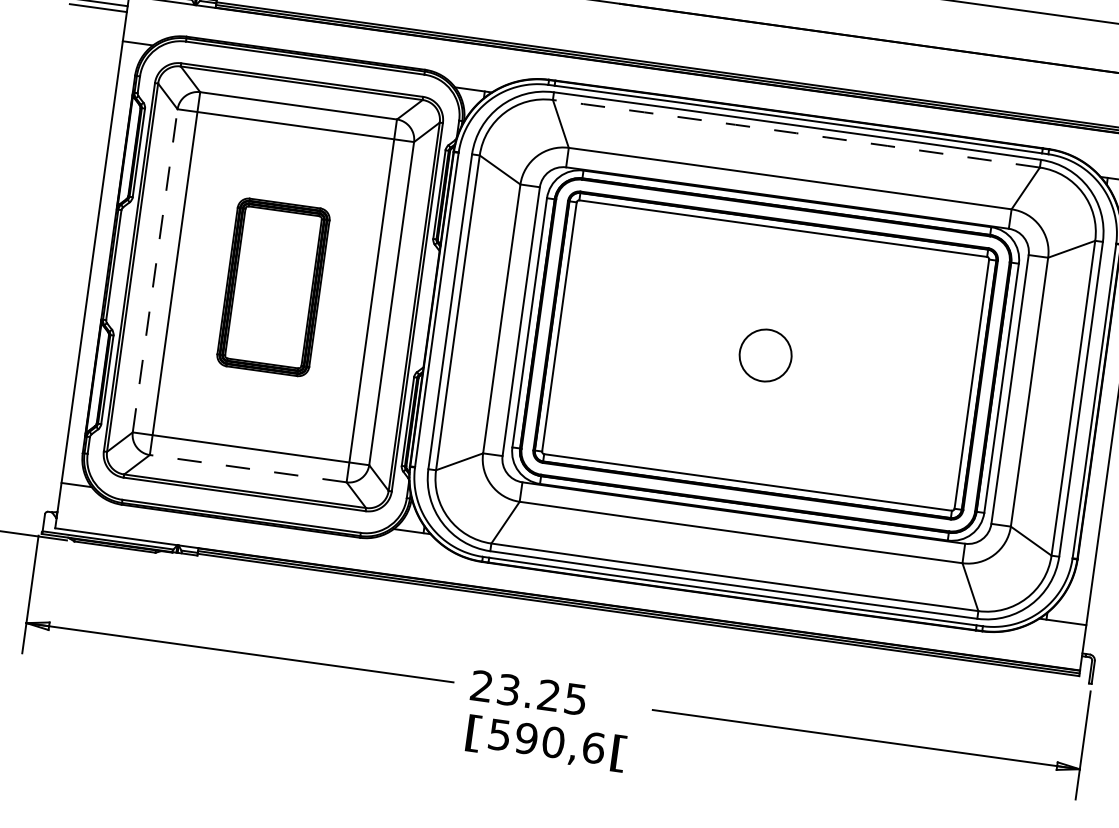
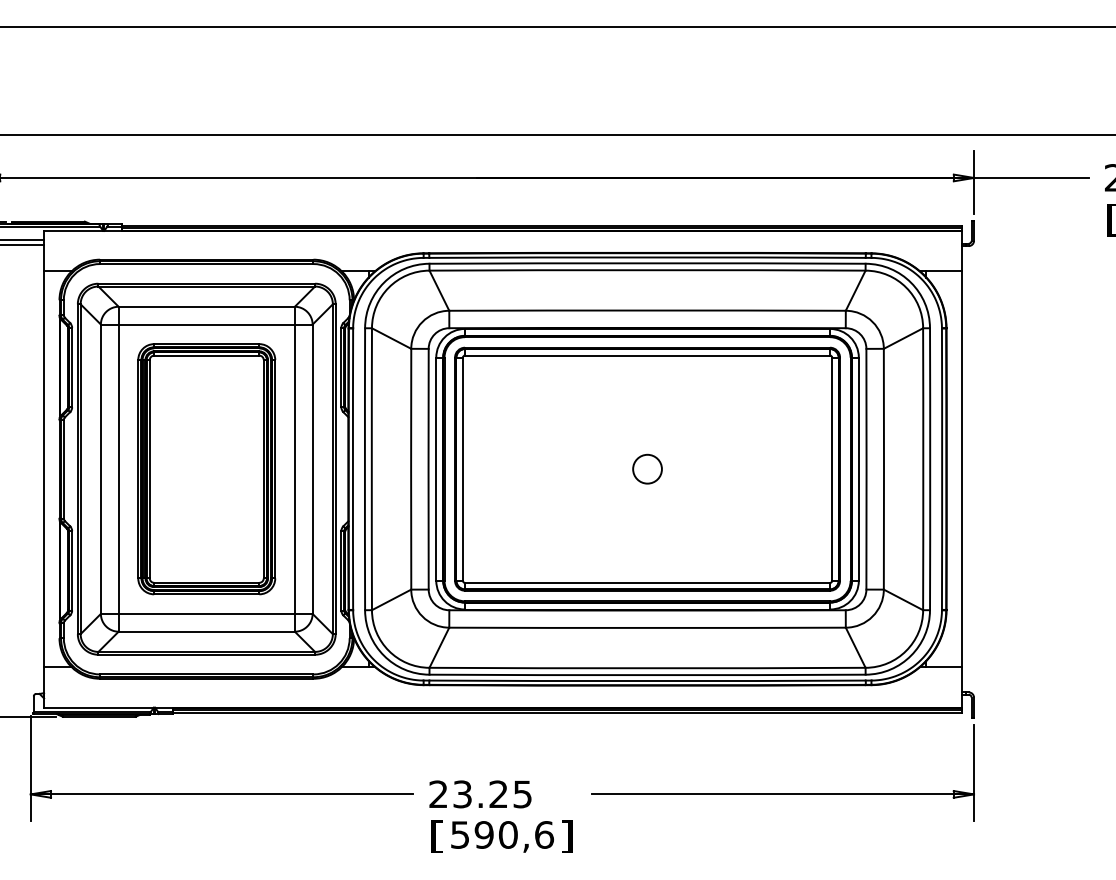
arc: (796, 133) -> (647, 270), dashed -> solid
line: (154, 271) -> (100, 469), dashed -> solid
part: (273, 287) -> (206, 469), size x1.67
circle: (765, 354) -> (647, 468), size x0.62
line: (247, 468) -> (206, 631), dashed -> solid
text: (618, 753) -> (566, 836), [ -> ]

